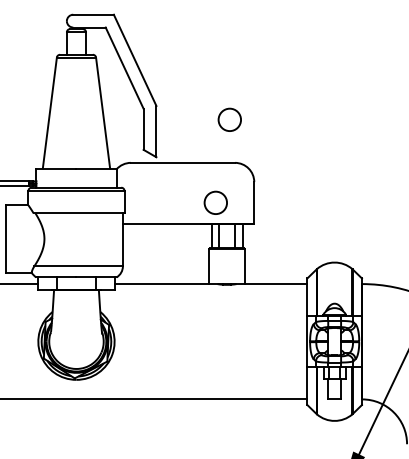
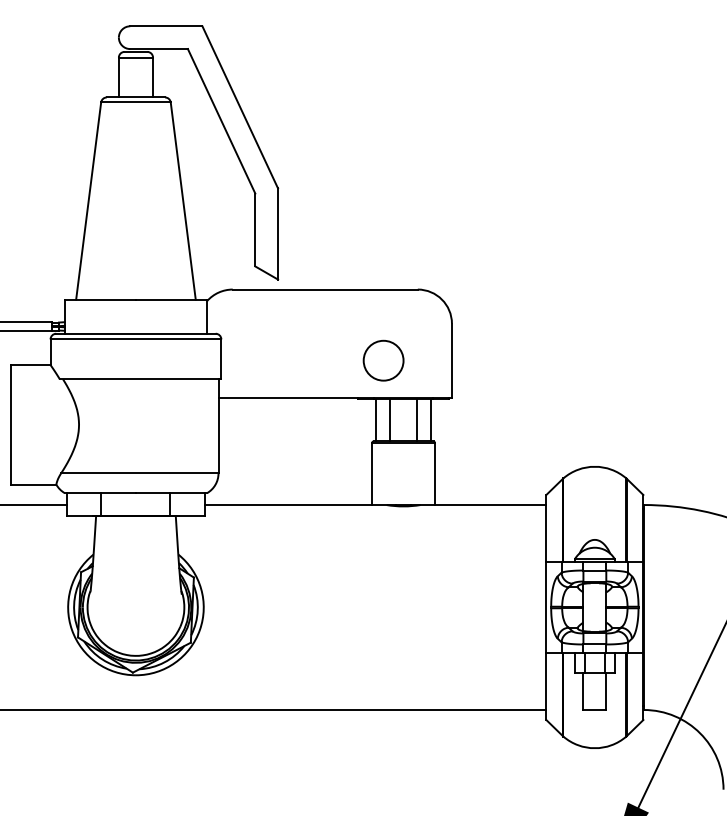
circle: (229, 119) -> (407, 212), removed

